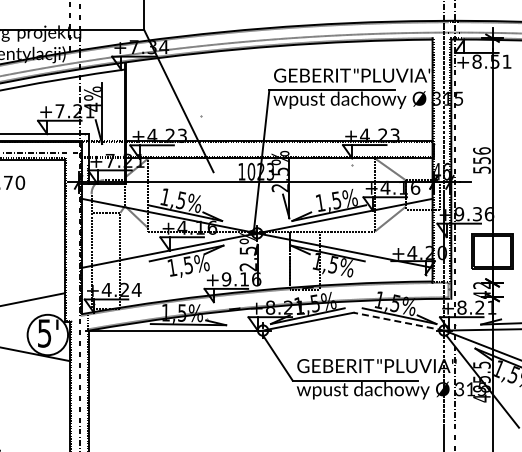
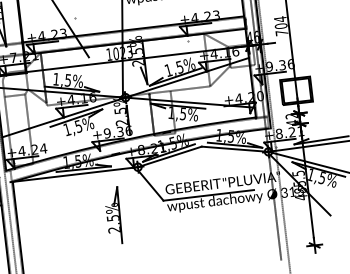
text: (481, 160) -> (280, 26), 556 -> 704
text: (244, 279) -> (120, 131), +9.16 -> +9.36
line: (398, 321) -> (234, 149), dashed -> solid
part: (222, 392) -> (114, 215), added

